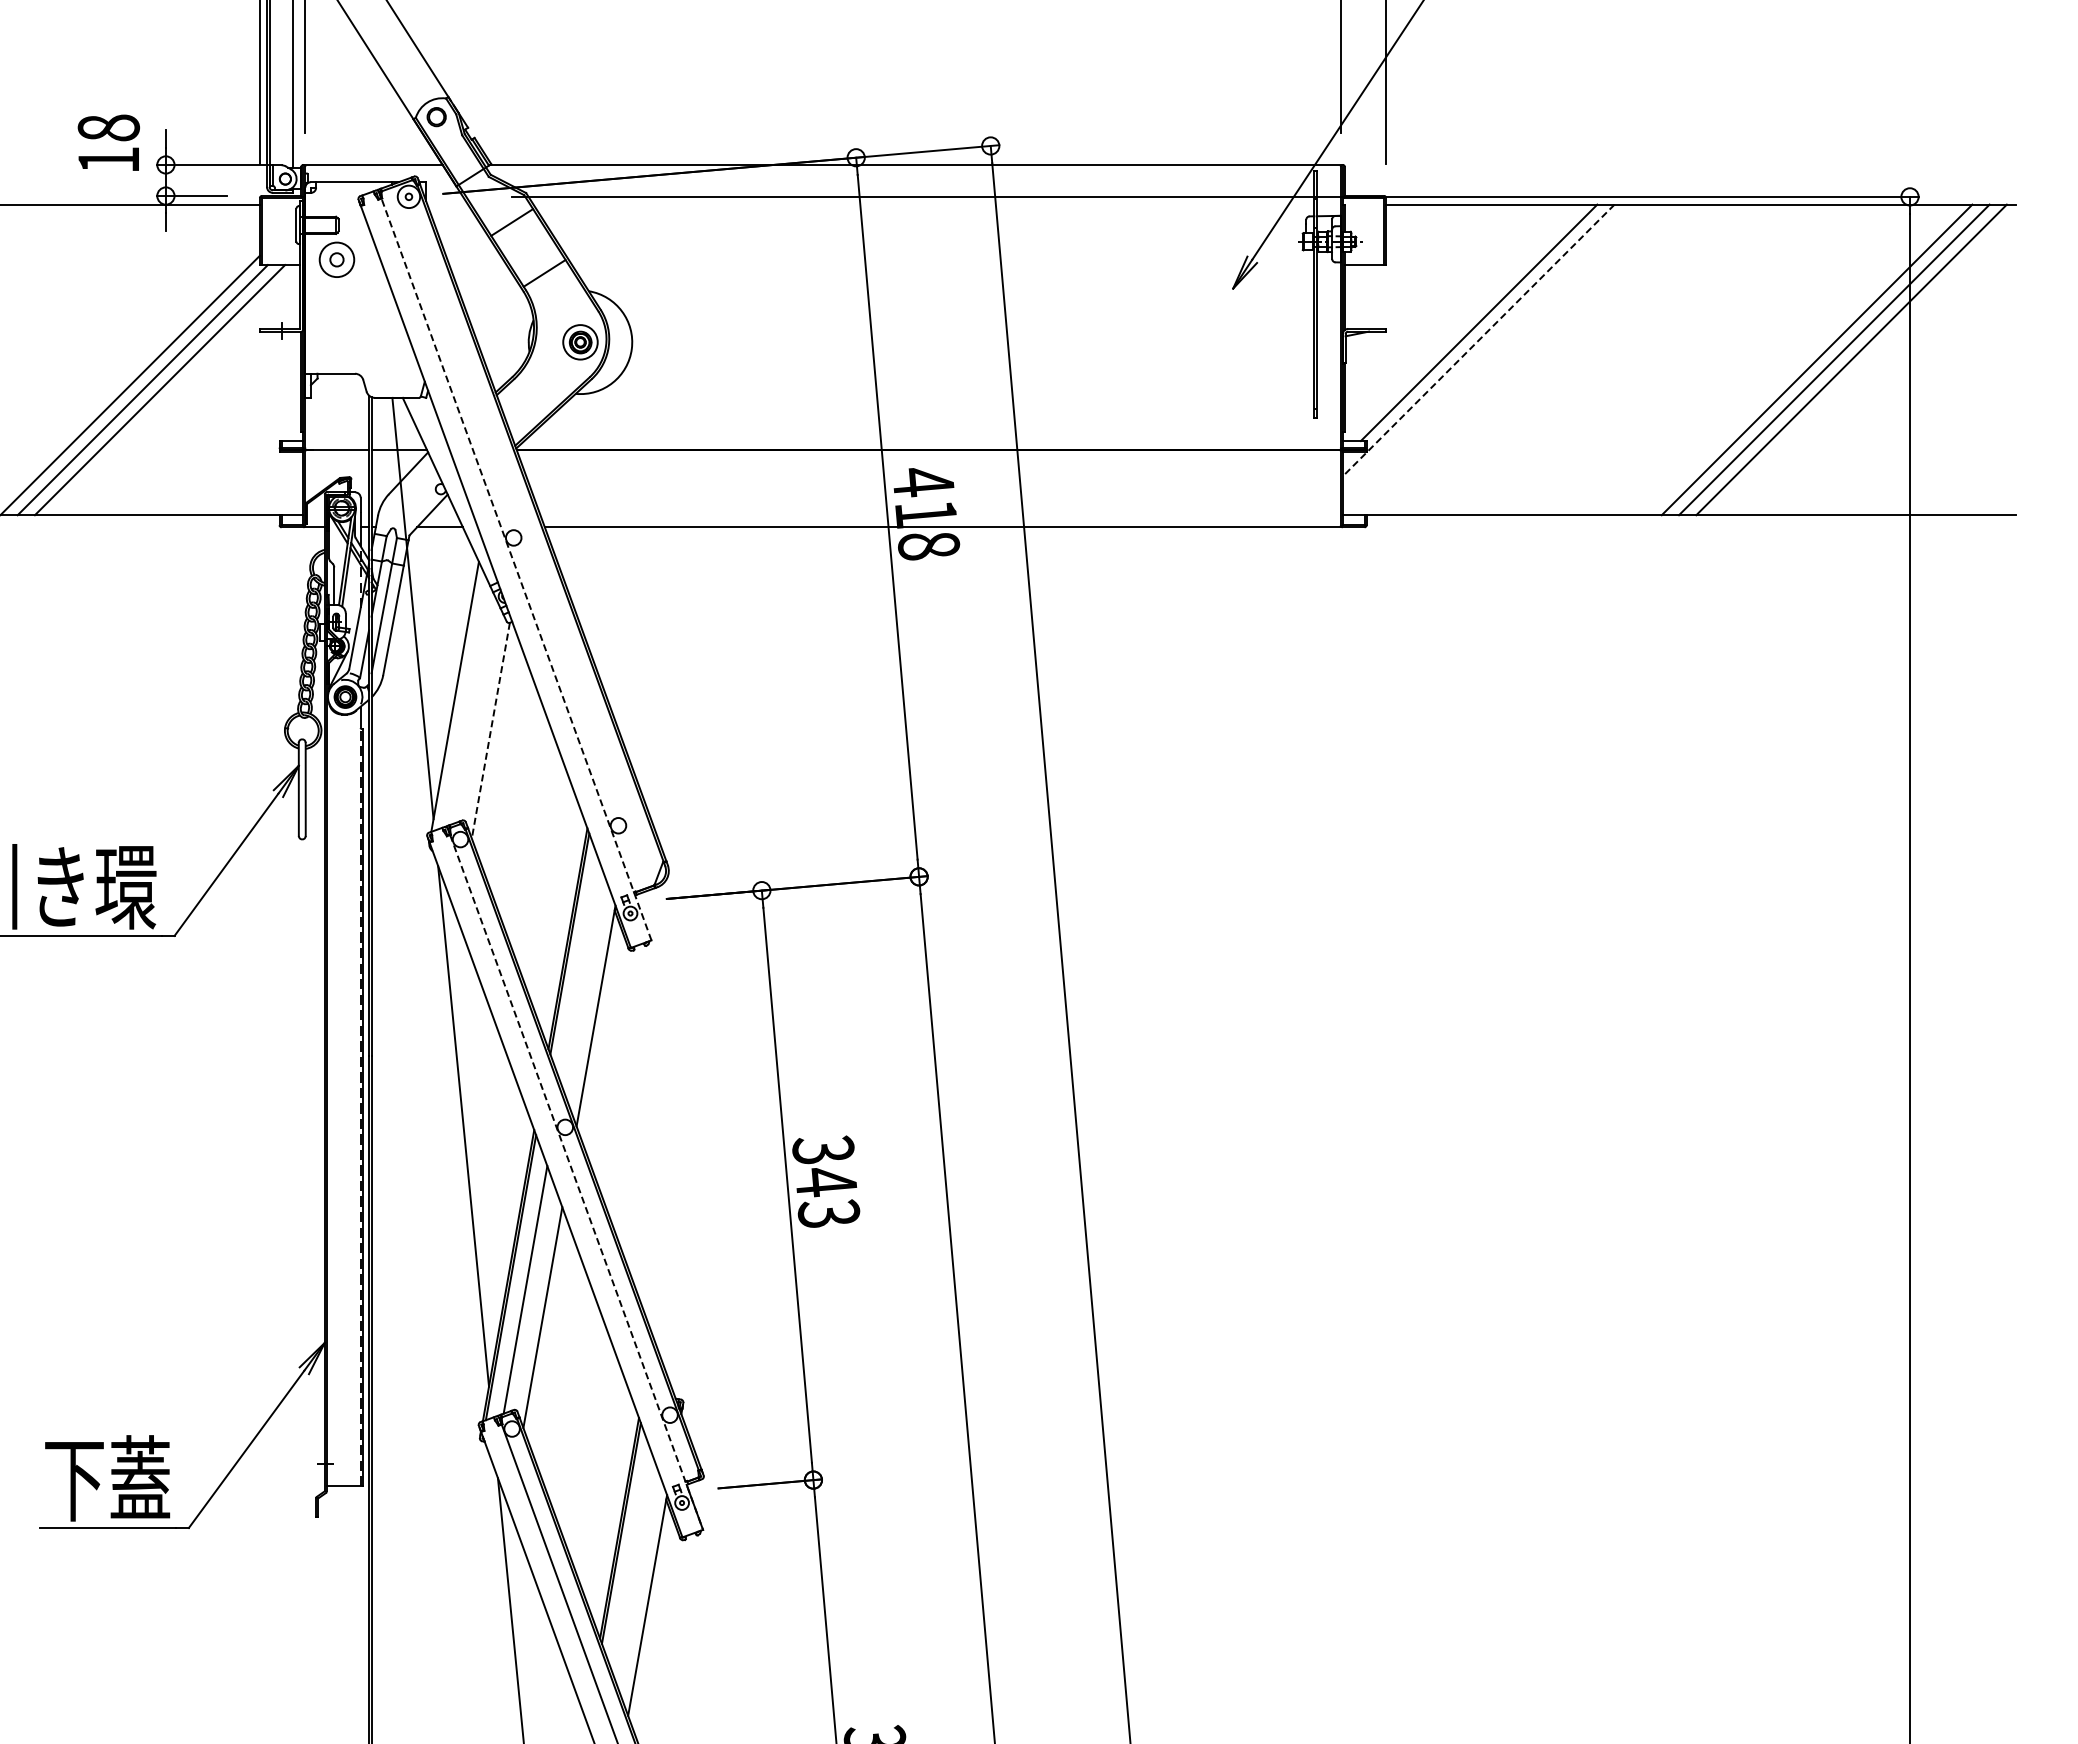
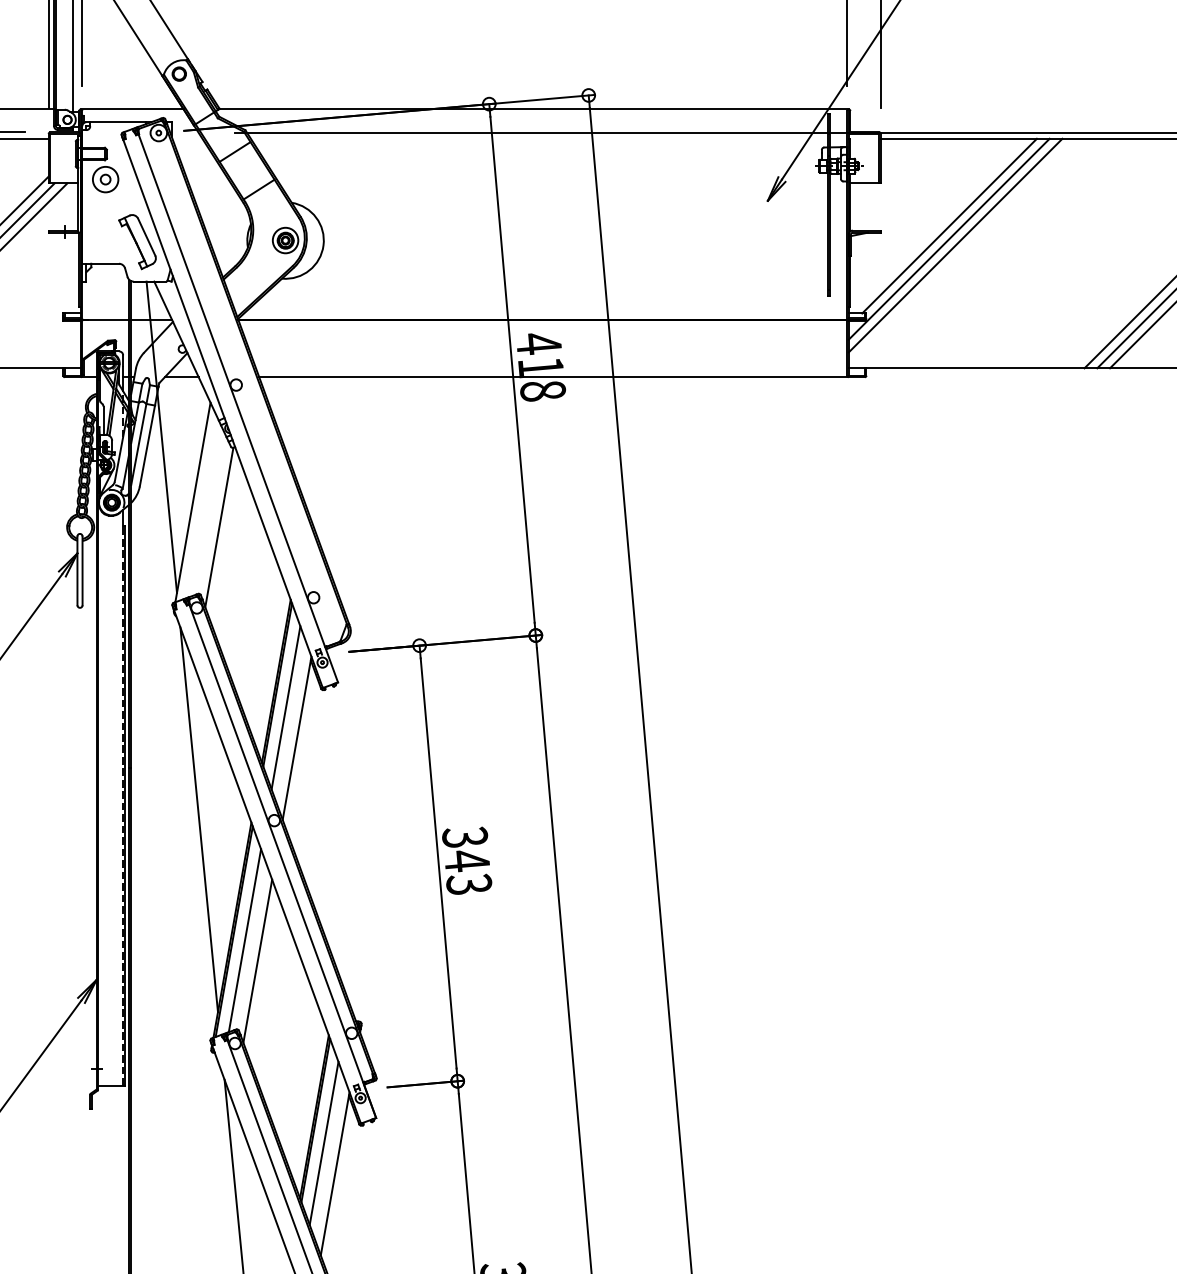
line: (1478, 340) -> (949, 239), dashed -> solid
part: (379, 344) -> (137, 242), added
line: (1486, 348) -> (955, 245), added
line: (515, 565) -> (237, 405), dashed -> solid
line: (490, 730) -> (219, 527), dashed -> solid
line: (580, 974) -> (285, 707), added
line: (576, 1182) -> (282, 861), dashed -> solid
line: (632, 1563) -> (324, 1142), added

